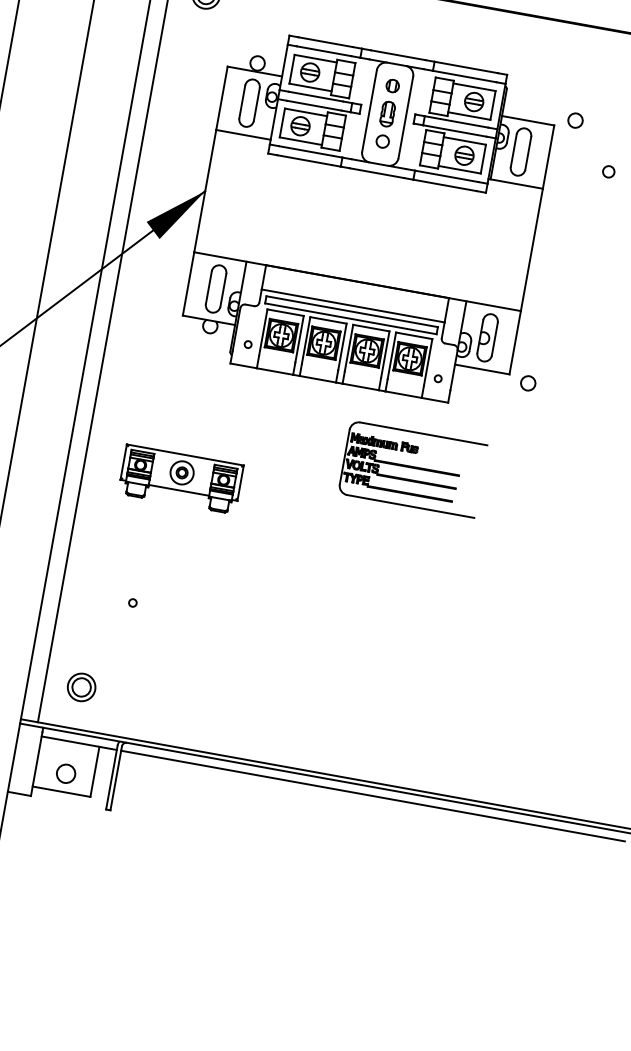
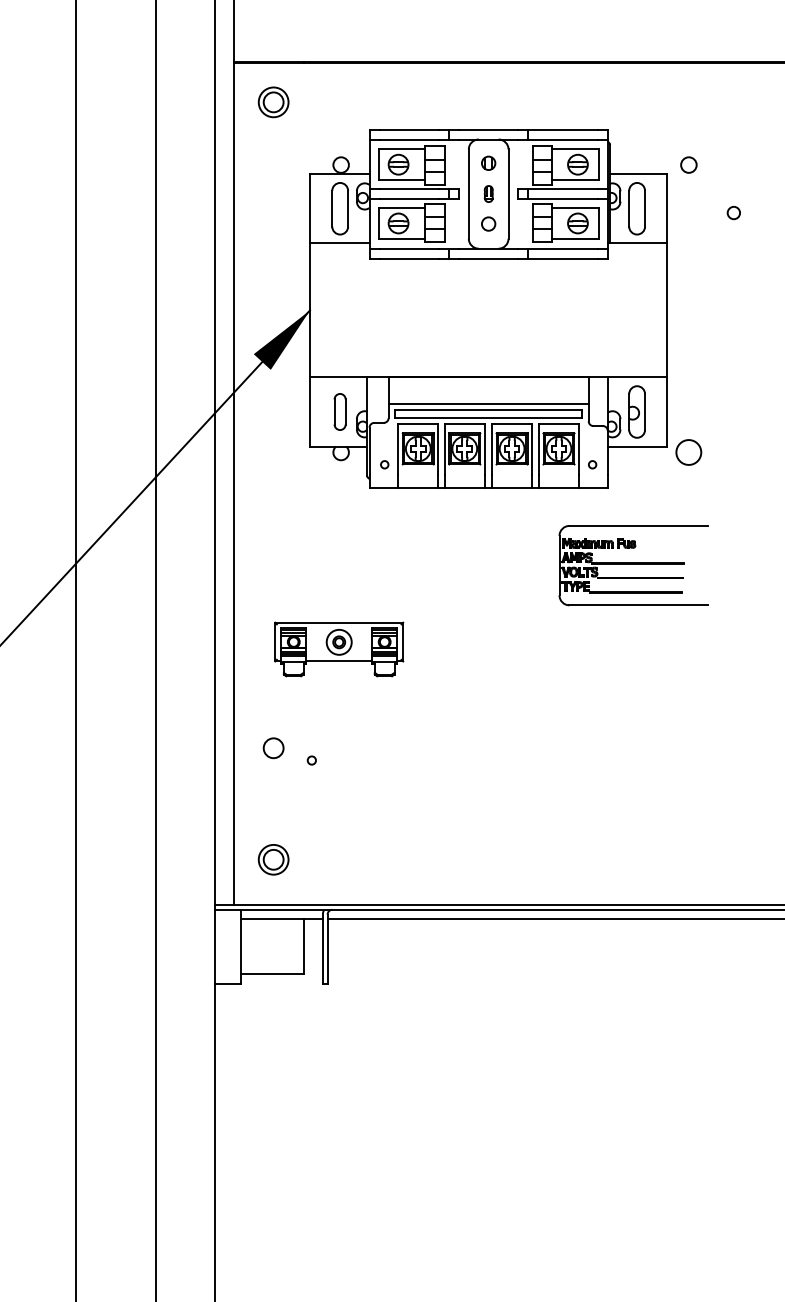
part: (387, 113) -> (488, 193), size x0.6
part: (215, 288) -> (339, 411), size x0.7
circle: (527, 383) -> (688, 452), size x1.6
part: (412, 469) -> (633, 565), moved
part: (181, 479) -> (339, 649), moved
circle: (65, 773) -> (273, 748), moved

